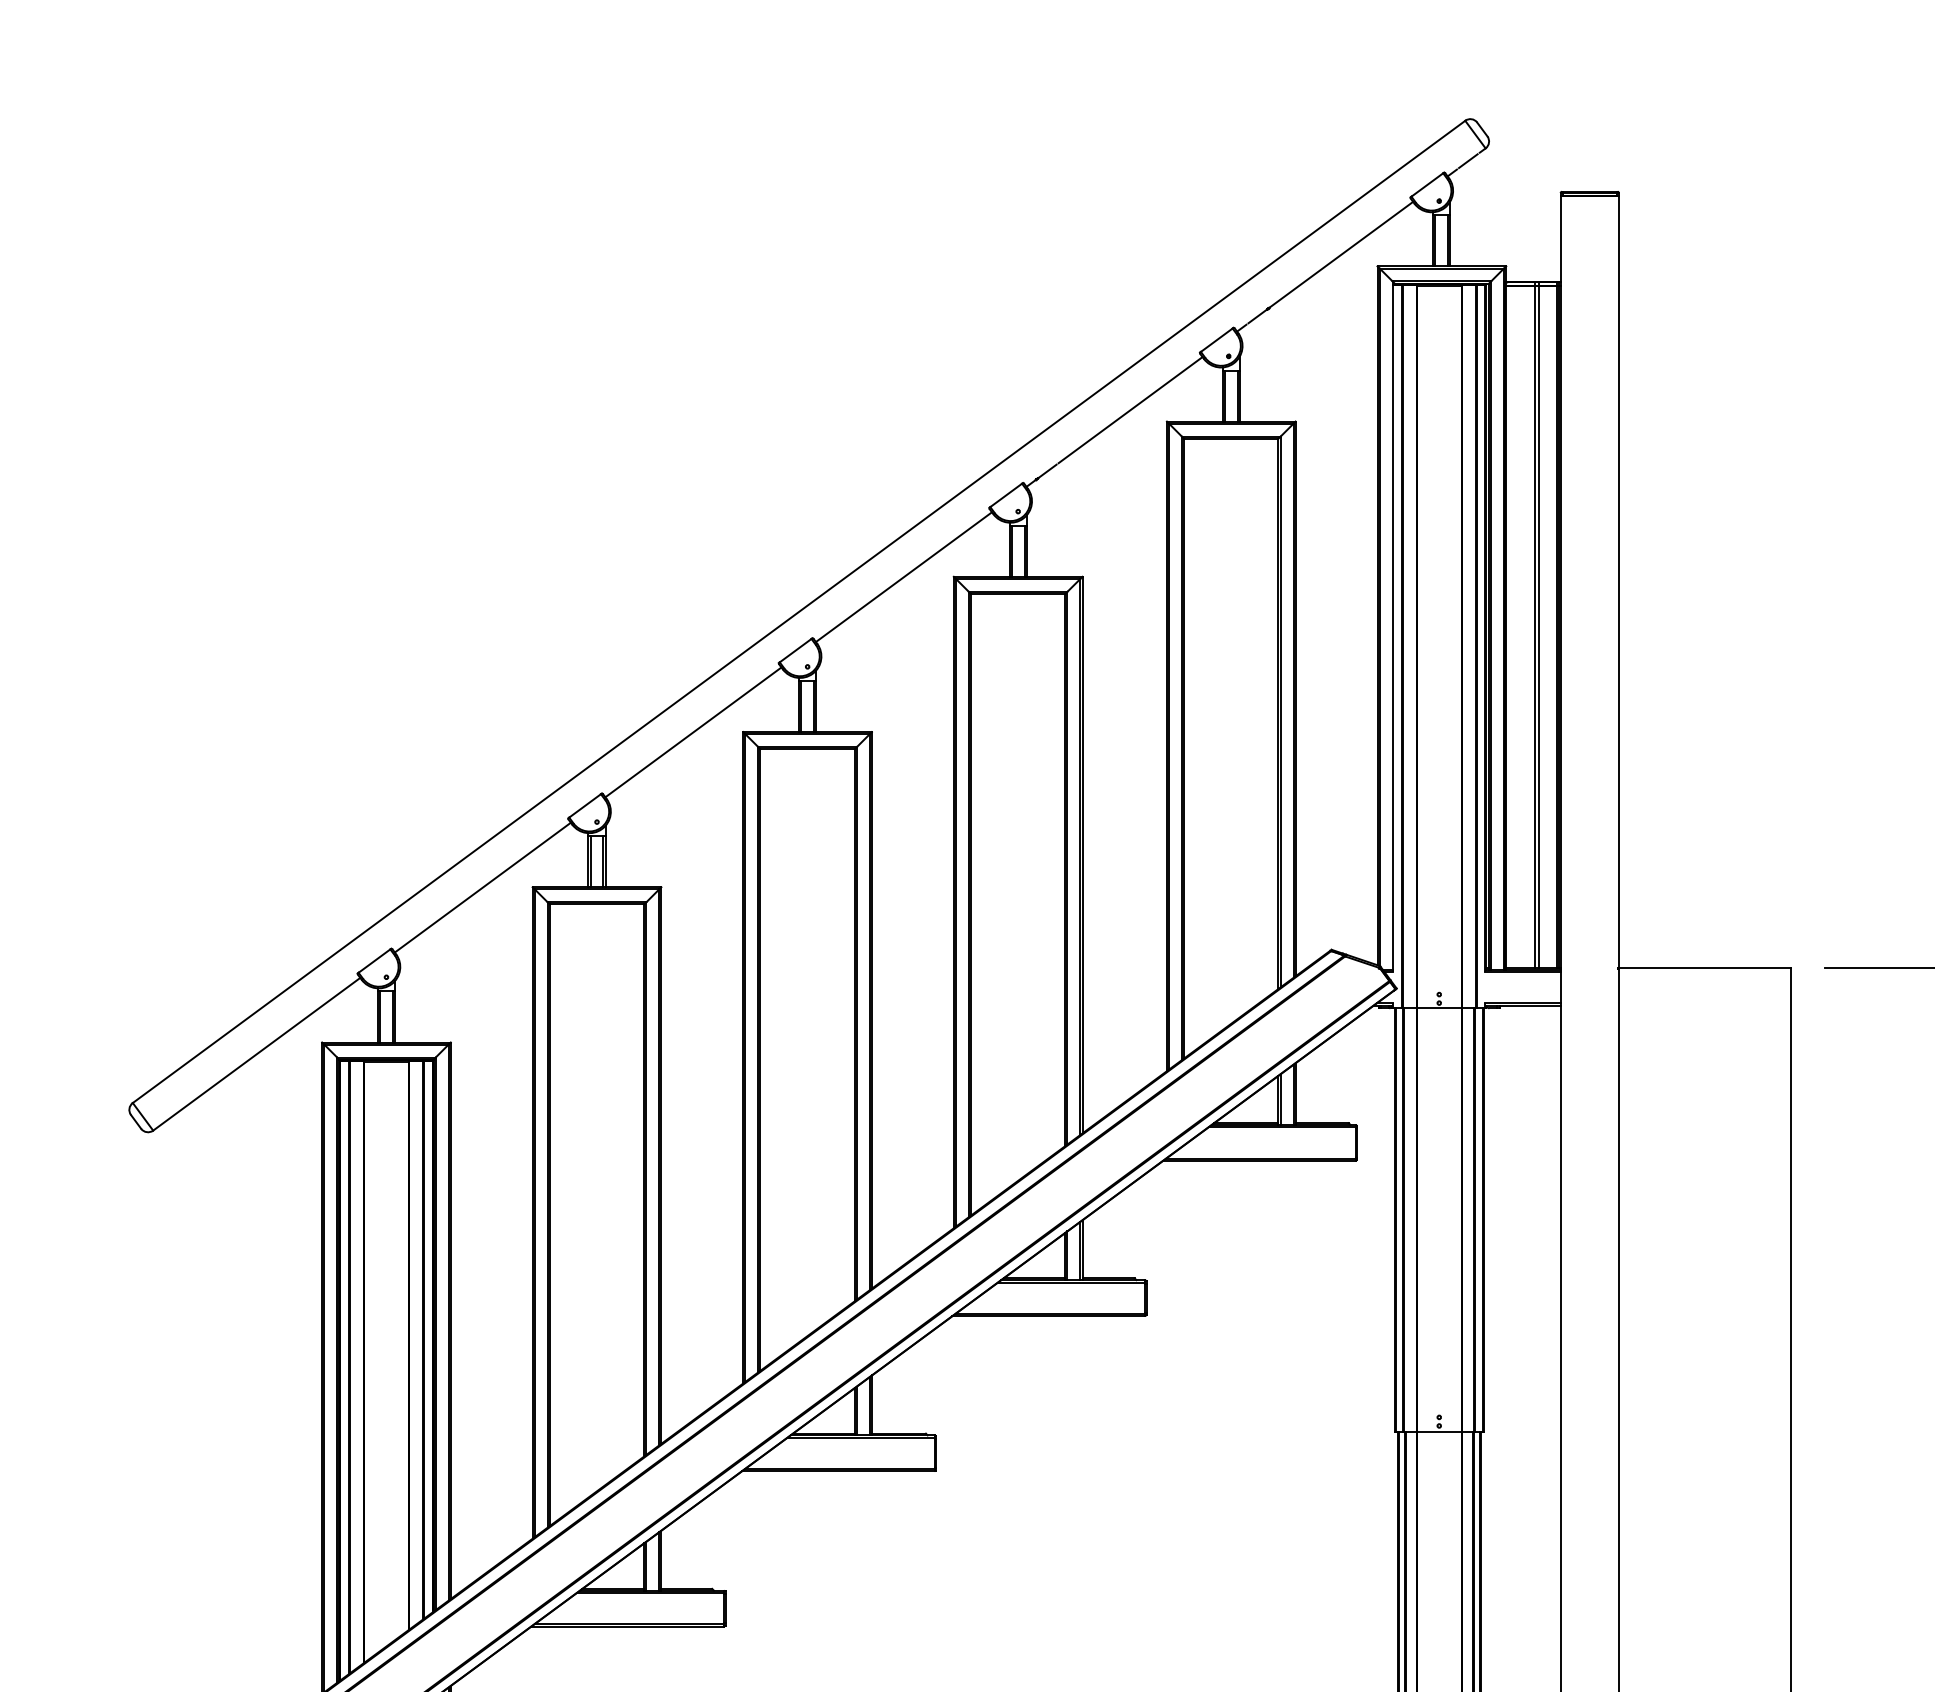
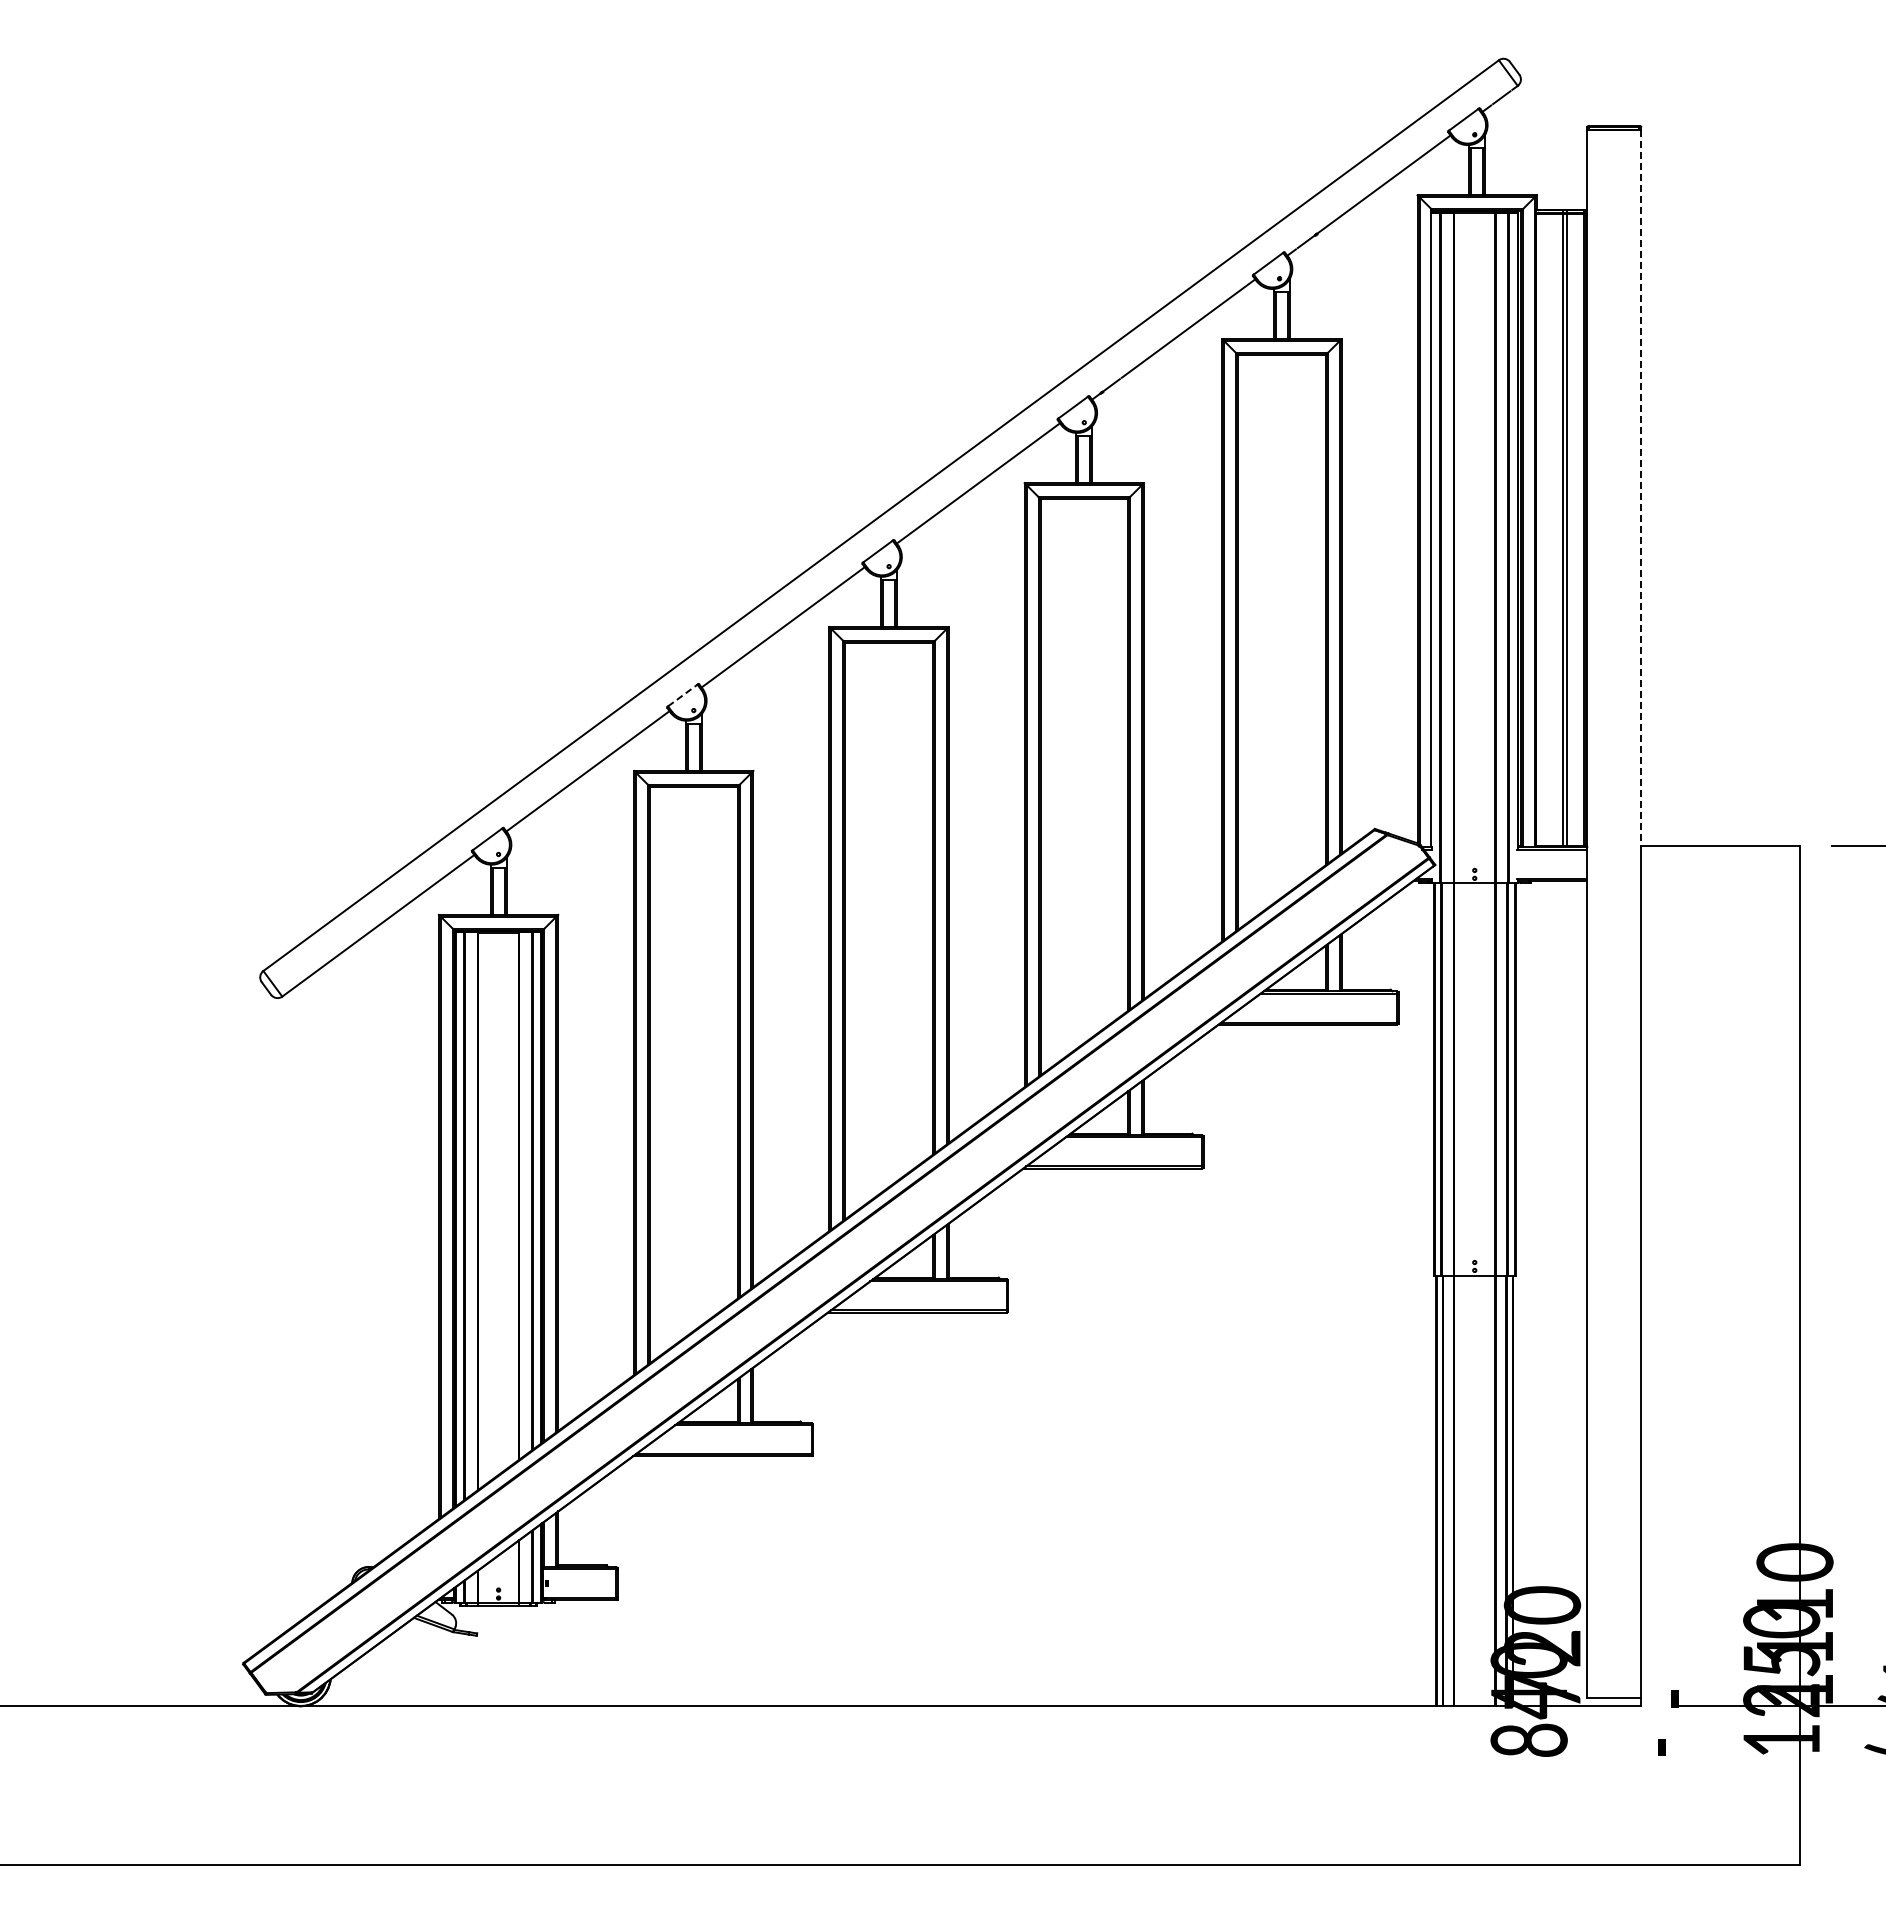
line: (1619, 581) -> (1641, 487), solid -> dashed
line: (585, 805) -> (683, 695), solid -> dashed

